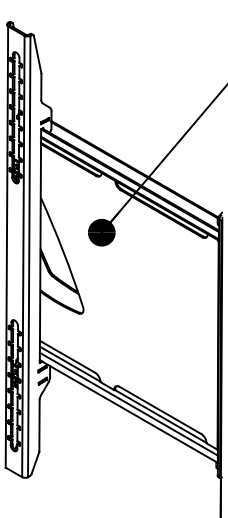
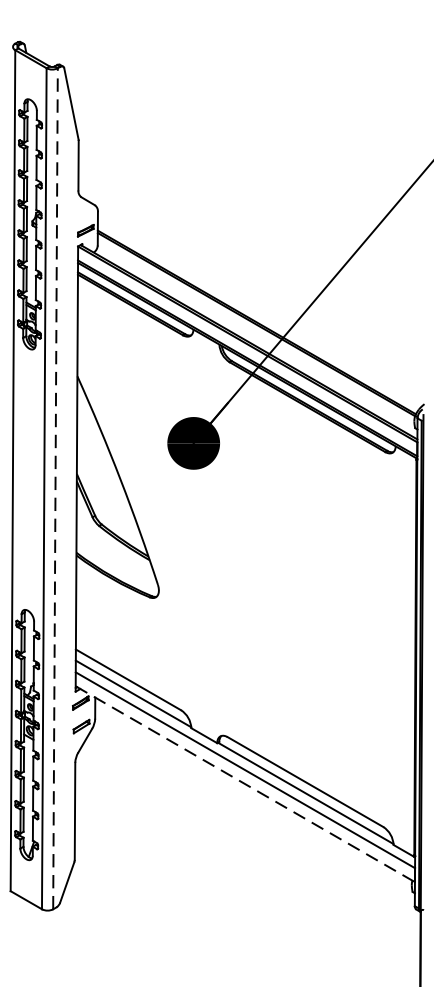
line: (29, 256) -> (55, 488), solid -> dashed
line: (128, 411) -> (244, 784), solid -> dashed

